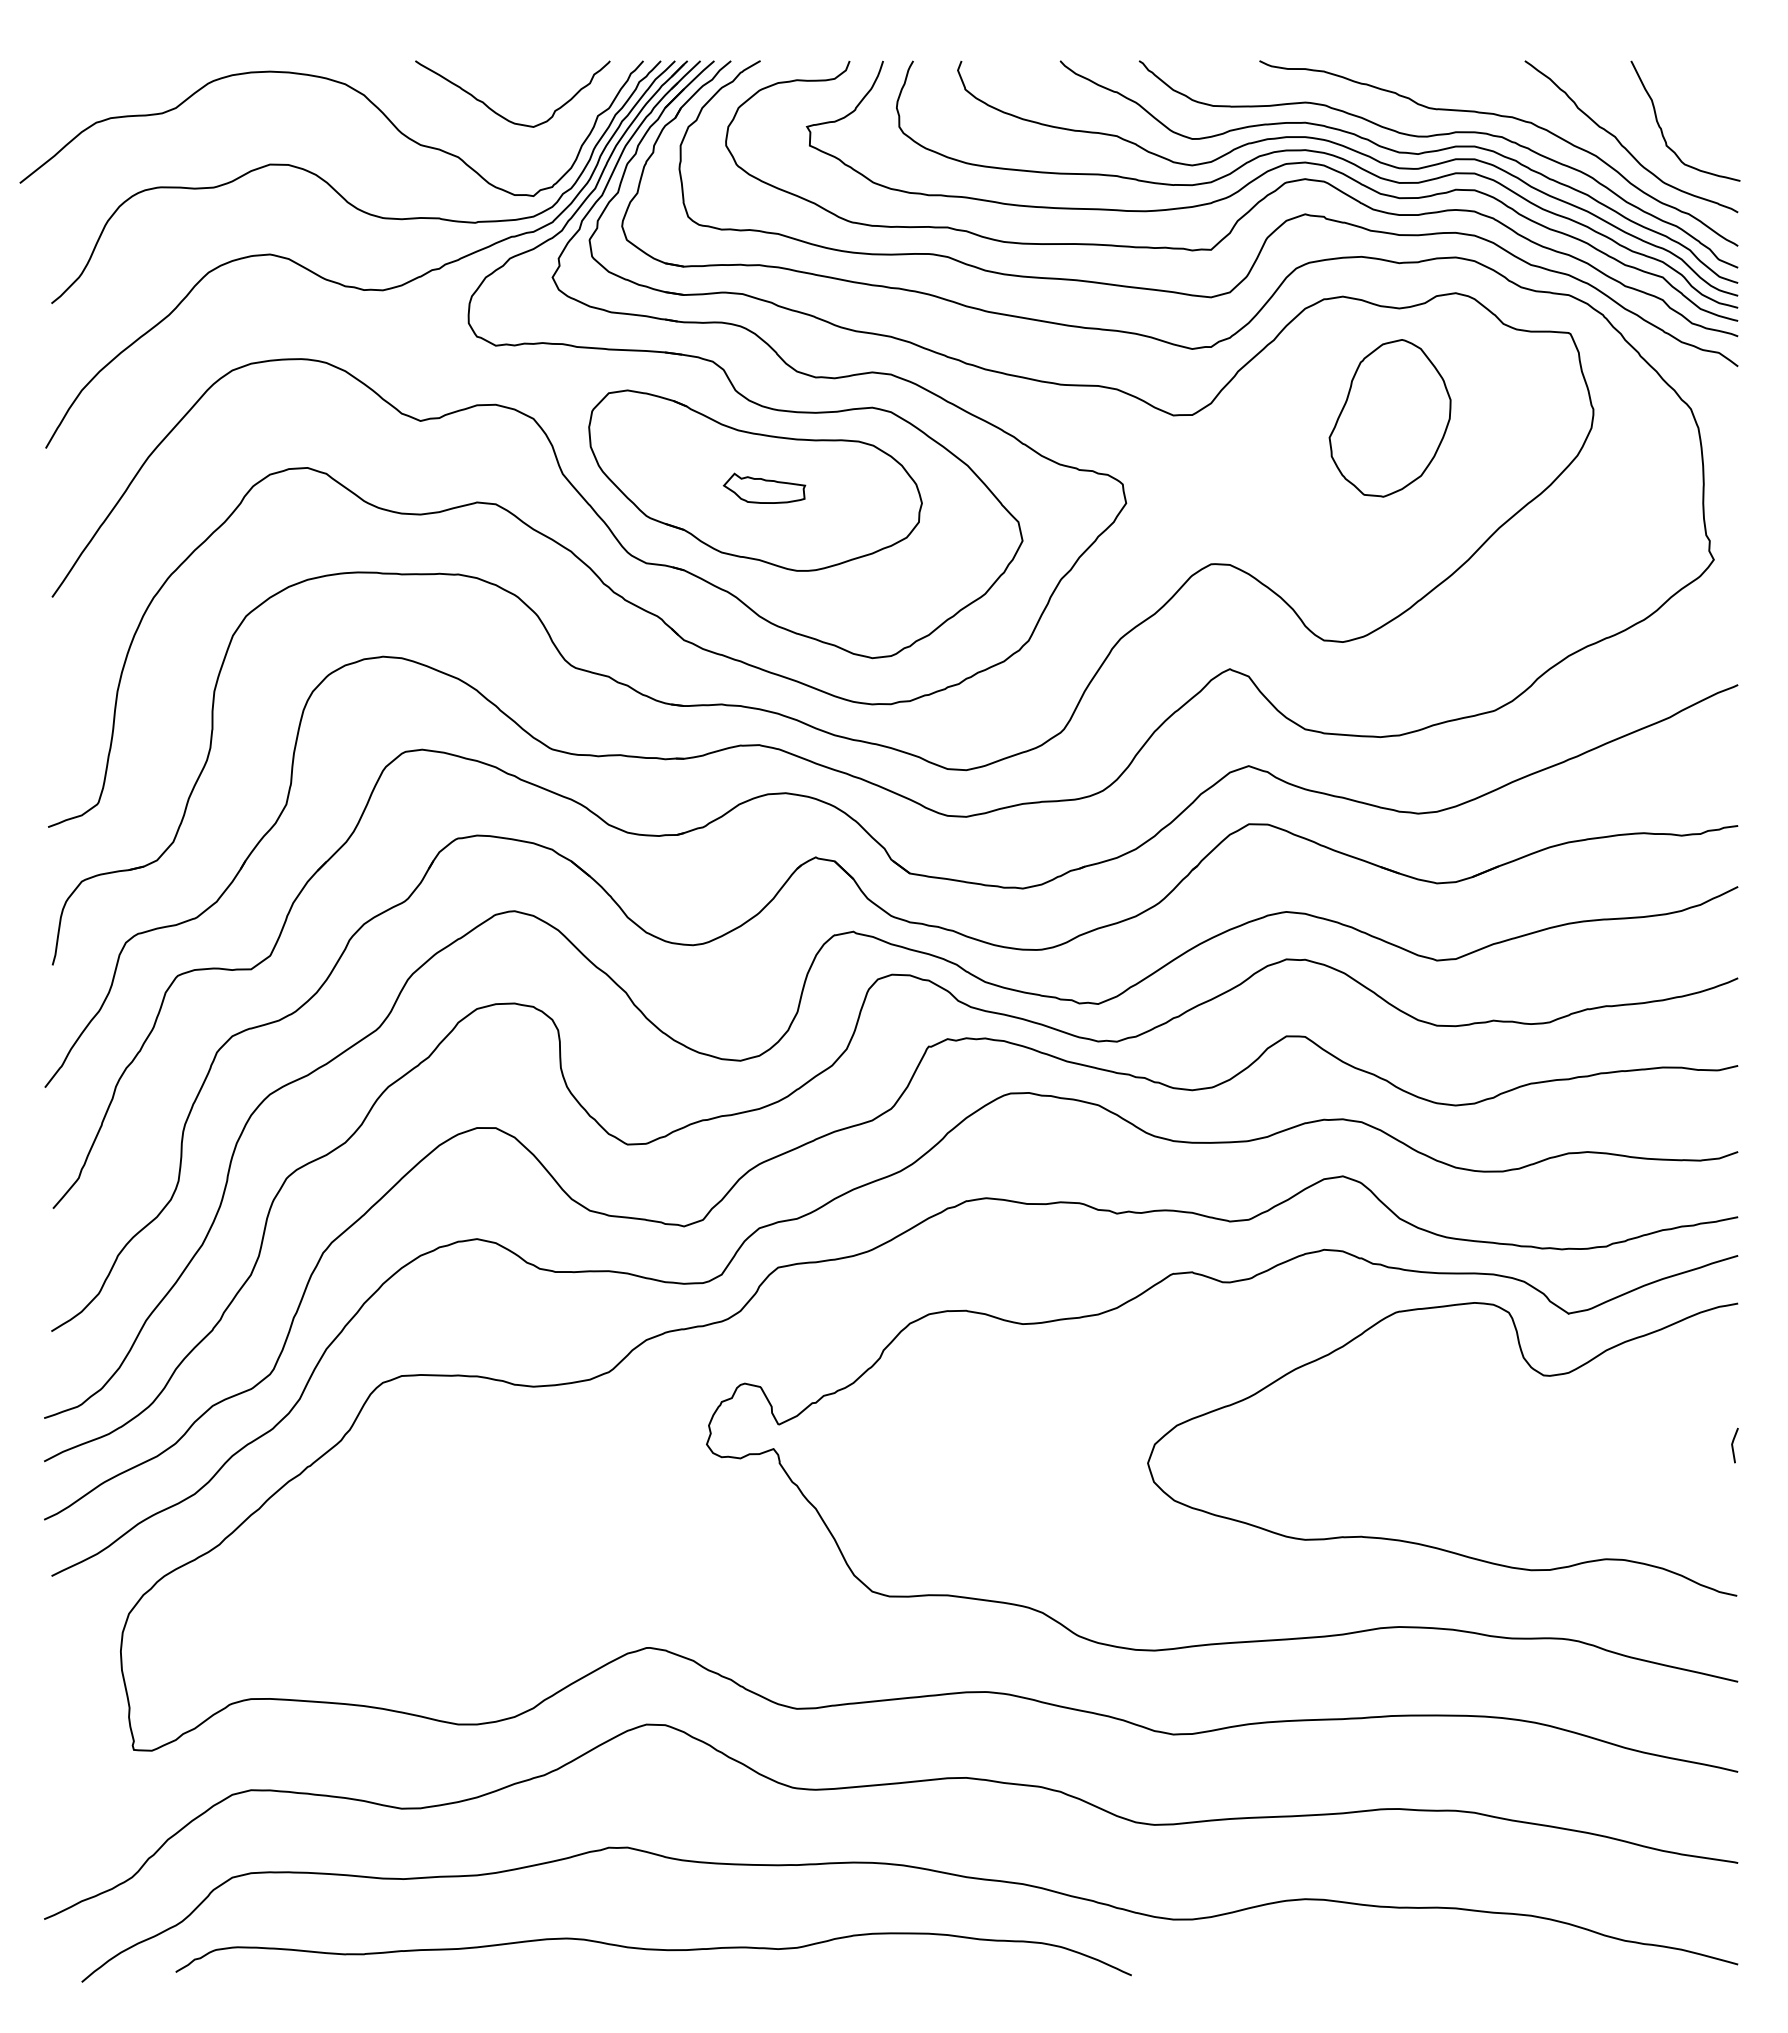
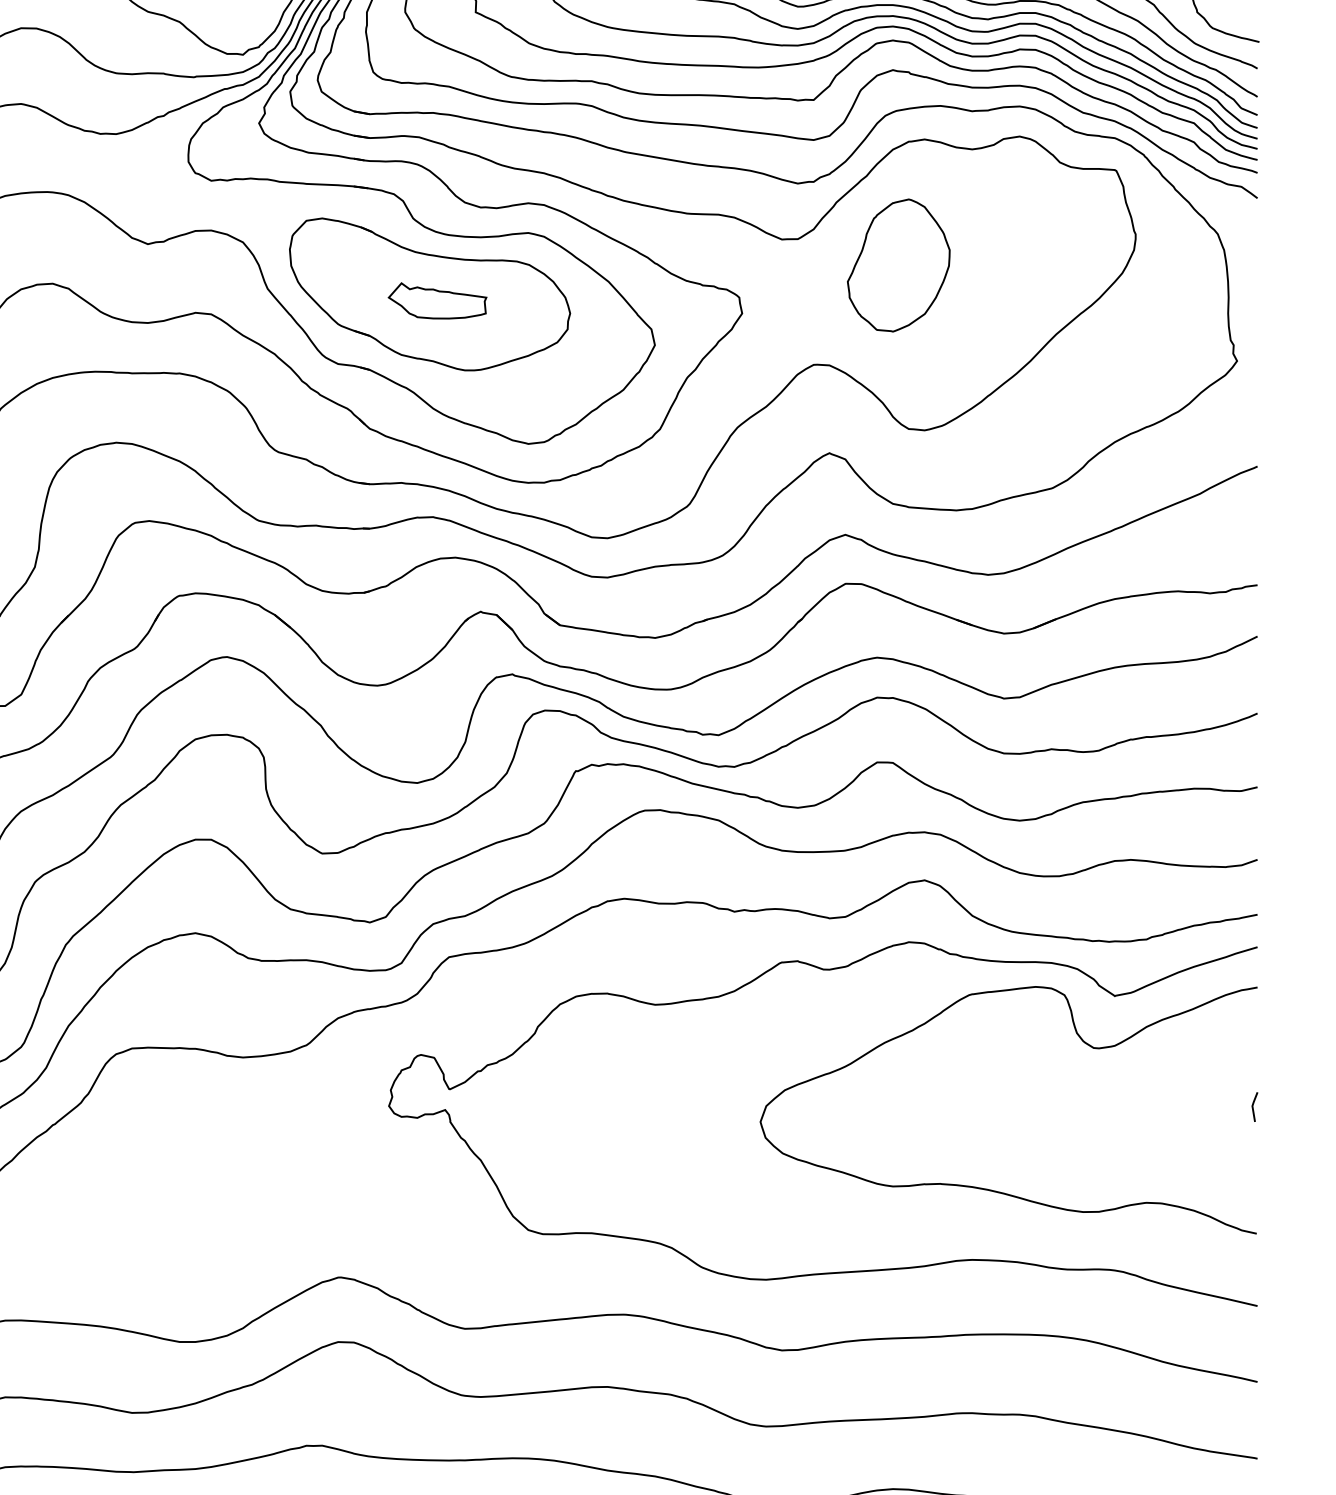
part: (1389, 418) -> (898, 265), moved
part: (764, 488) -> (437, 301), size x1.43

